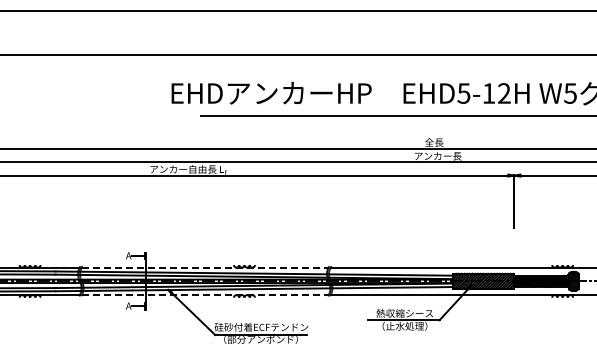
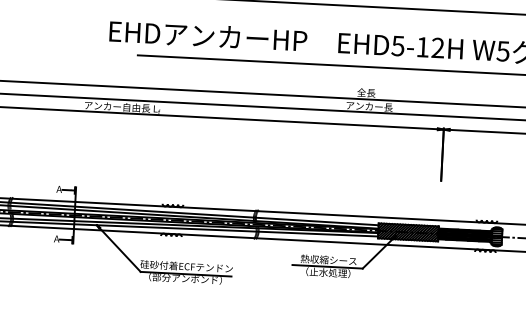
line: (205, 267) -> (134, 204), dashed -> solid
line: (205, 295) -> (133, 232), dashed -> solid

